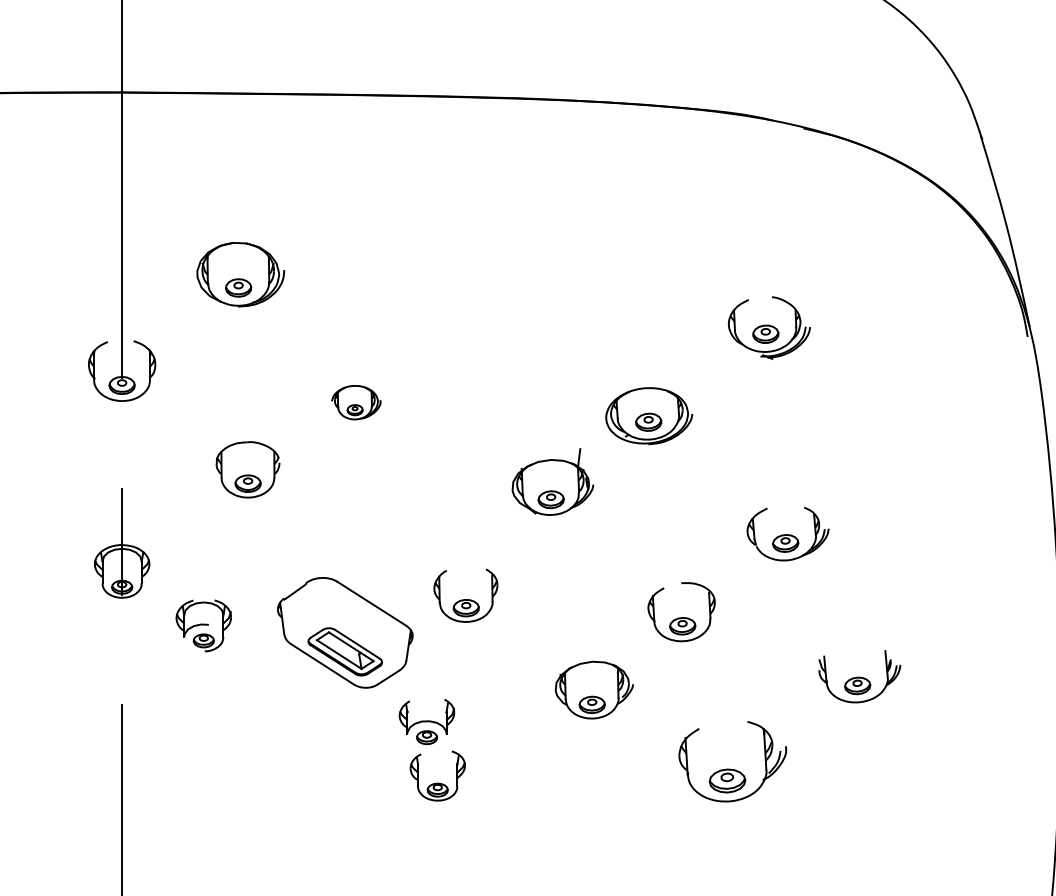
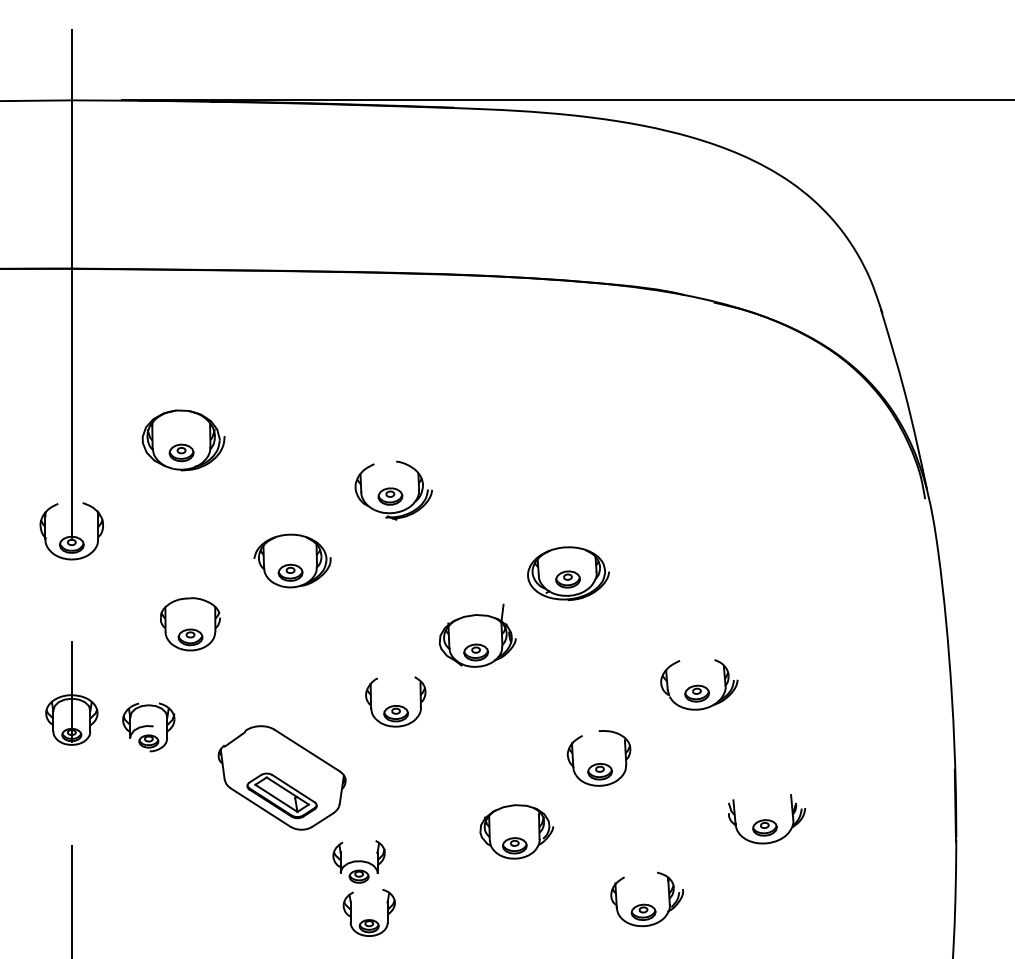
part: (769, 327) -> (393, 490), moved
part: (356, 402) -> (292, 560), size x1.67
part: (465, 595) -> (395, 701), moved
part: (203, 626) -> (148, 727), moved
part: (731, 761) -> (646, 899), size x0.71

